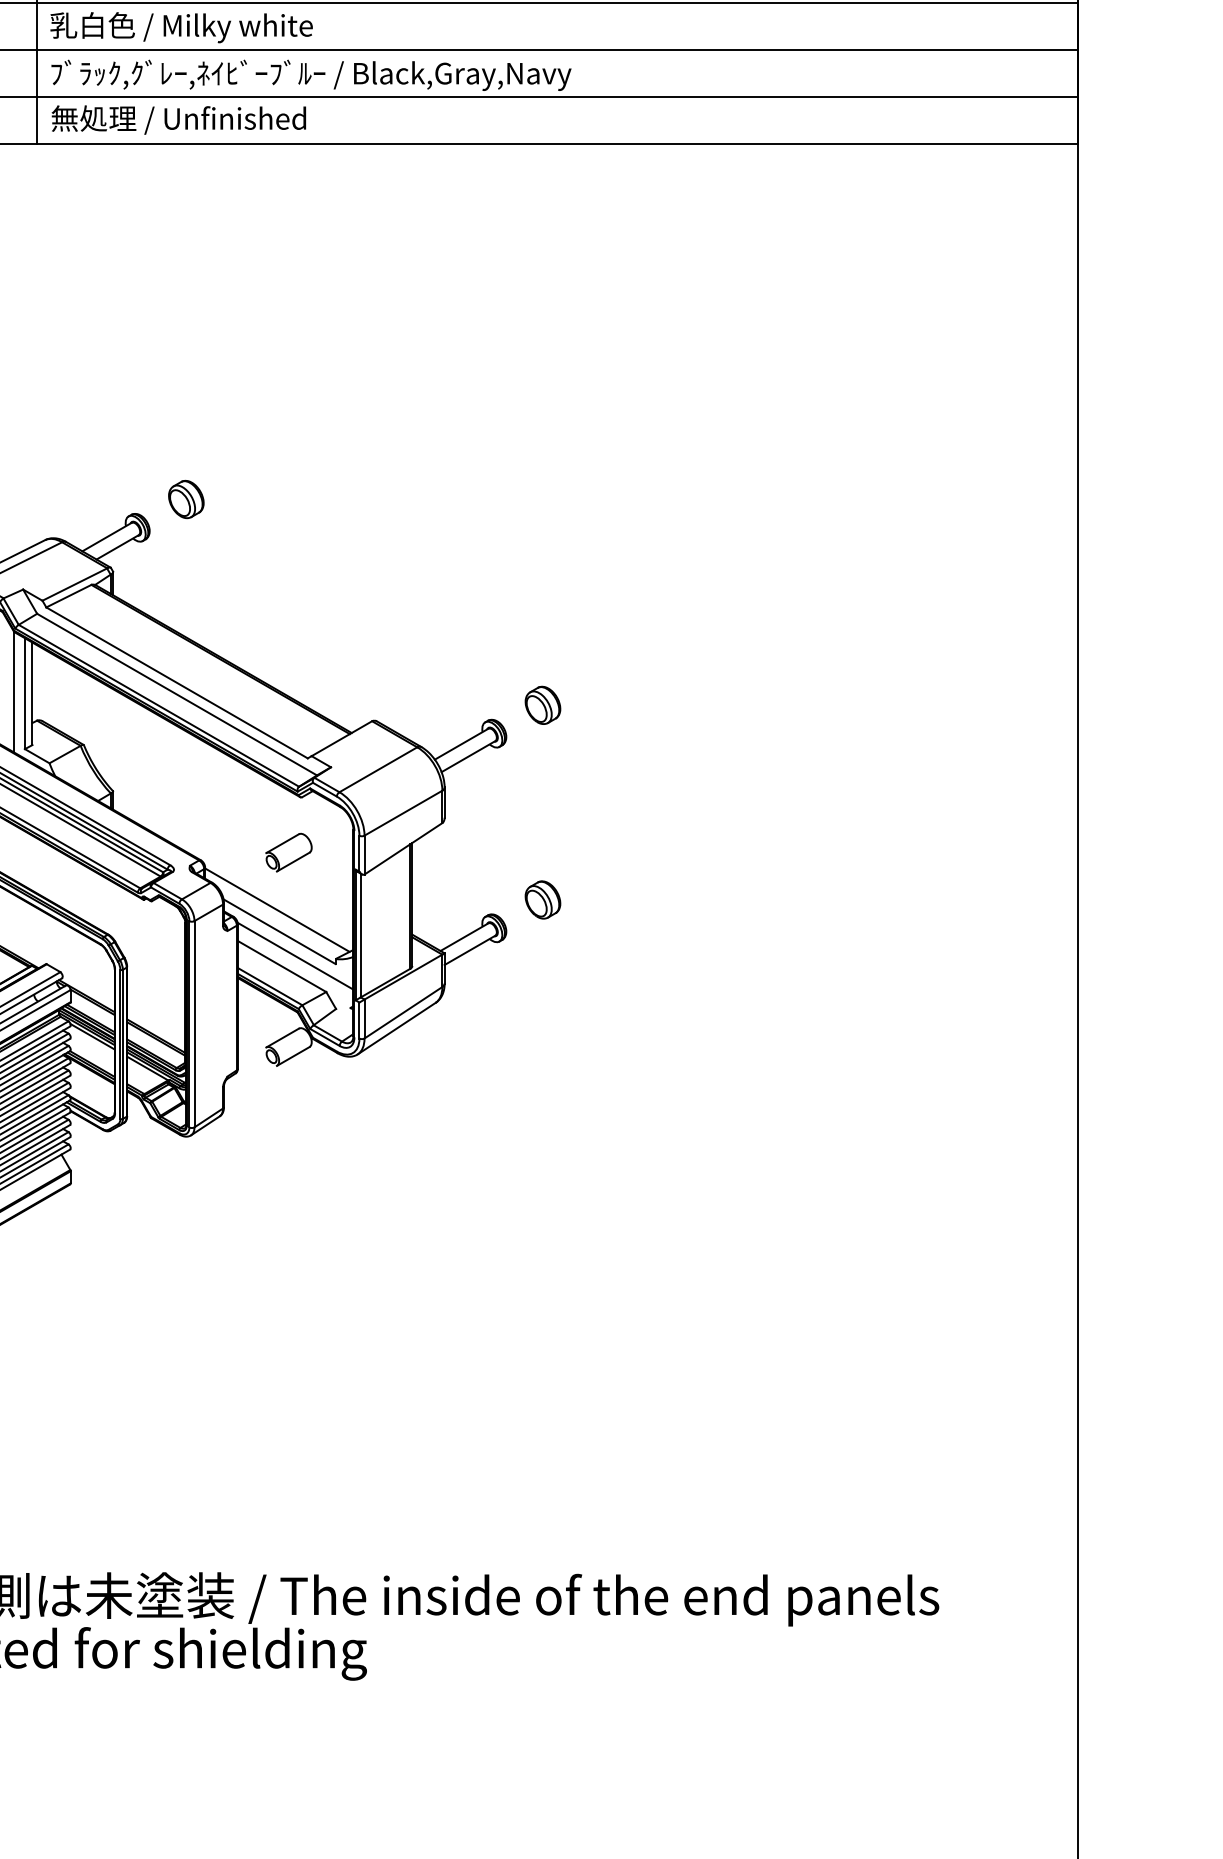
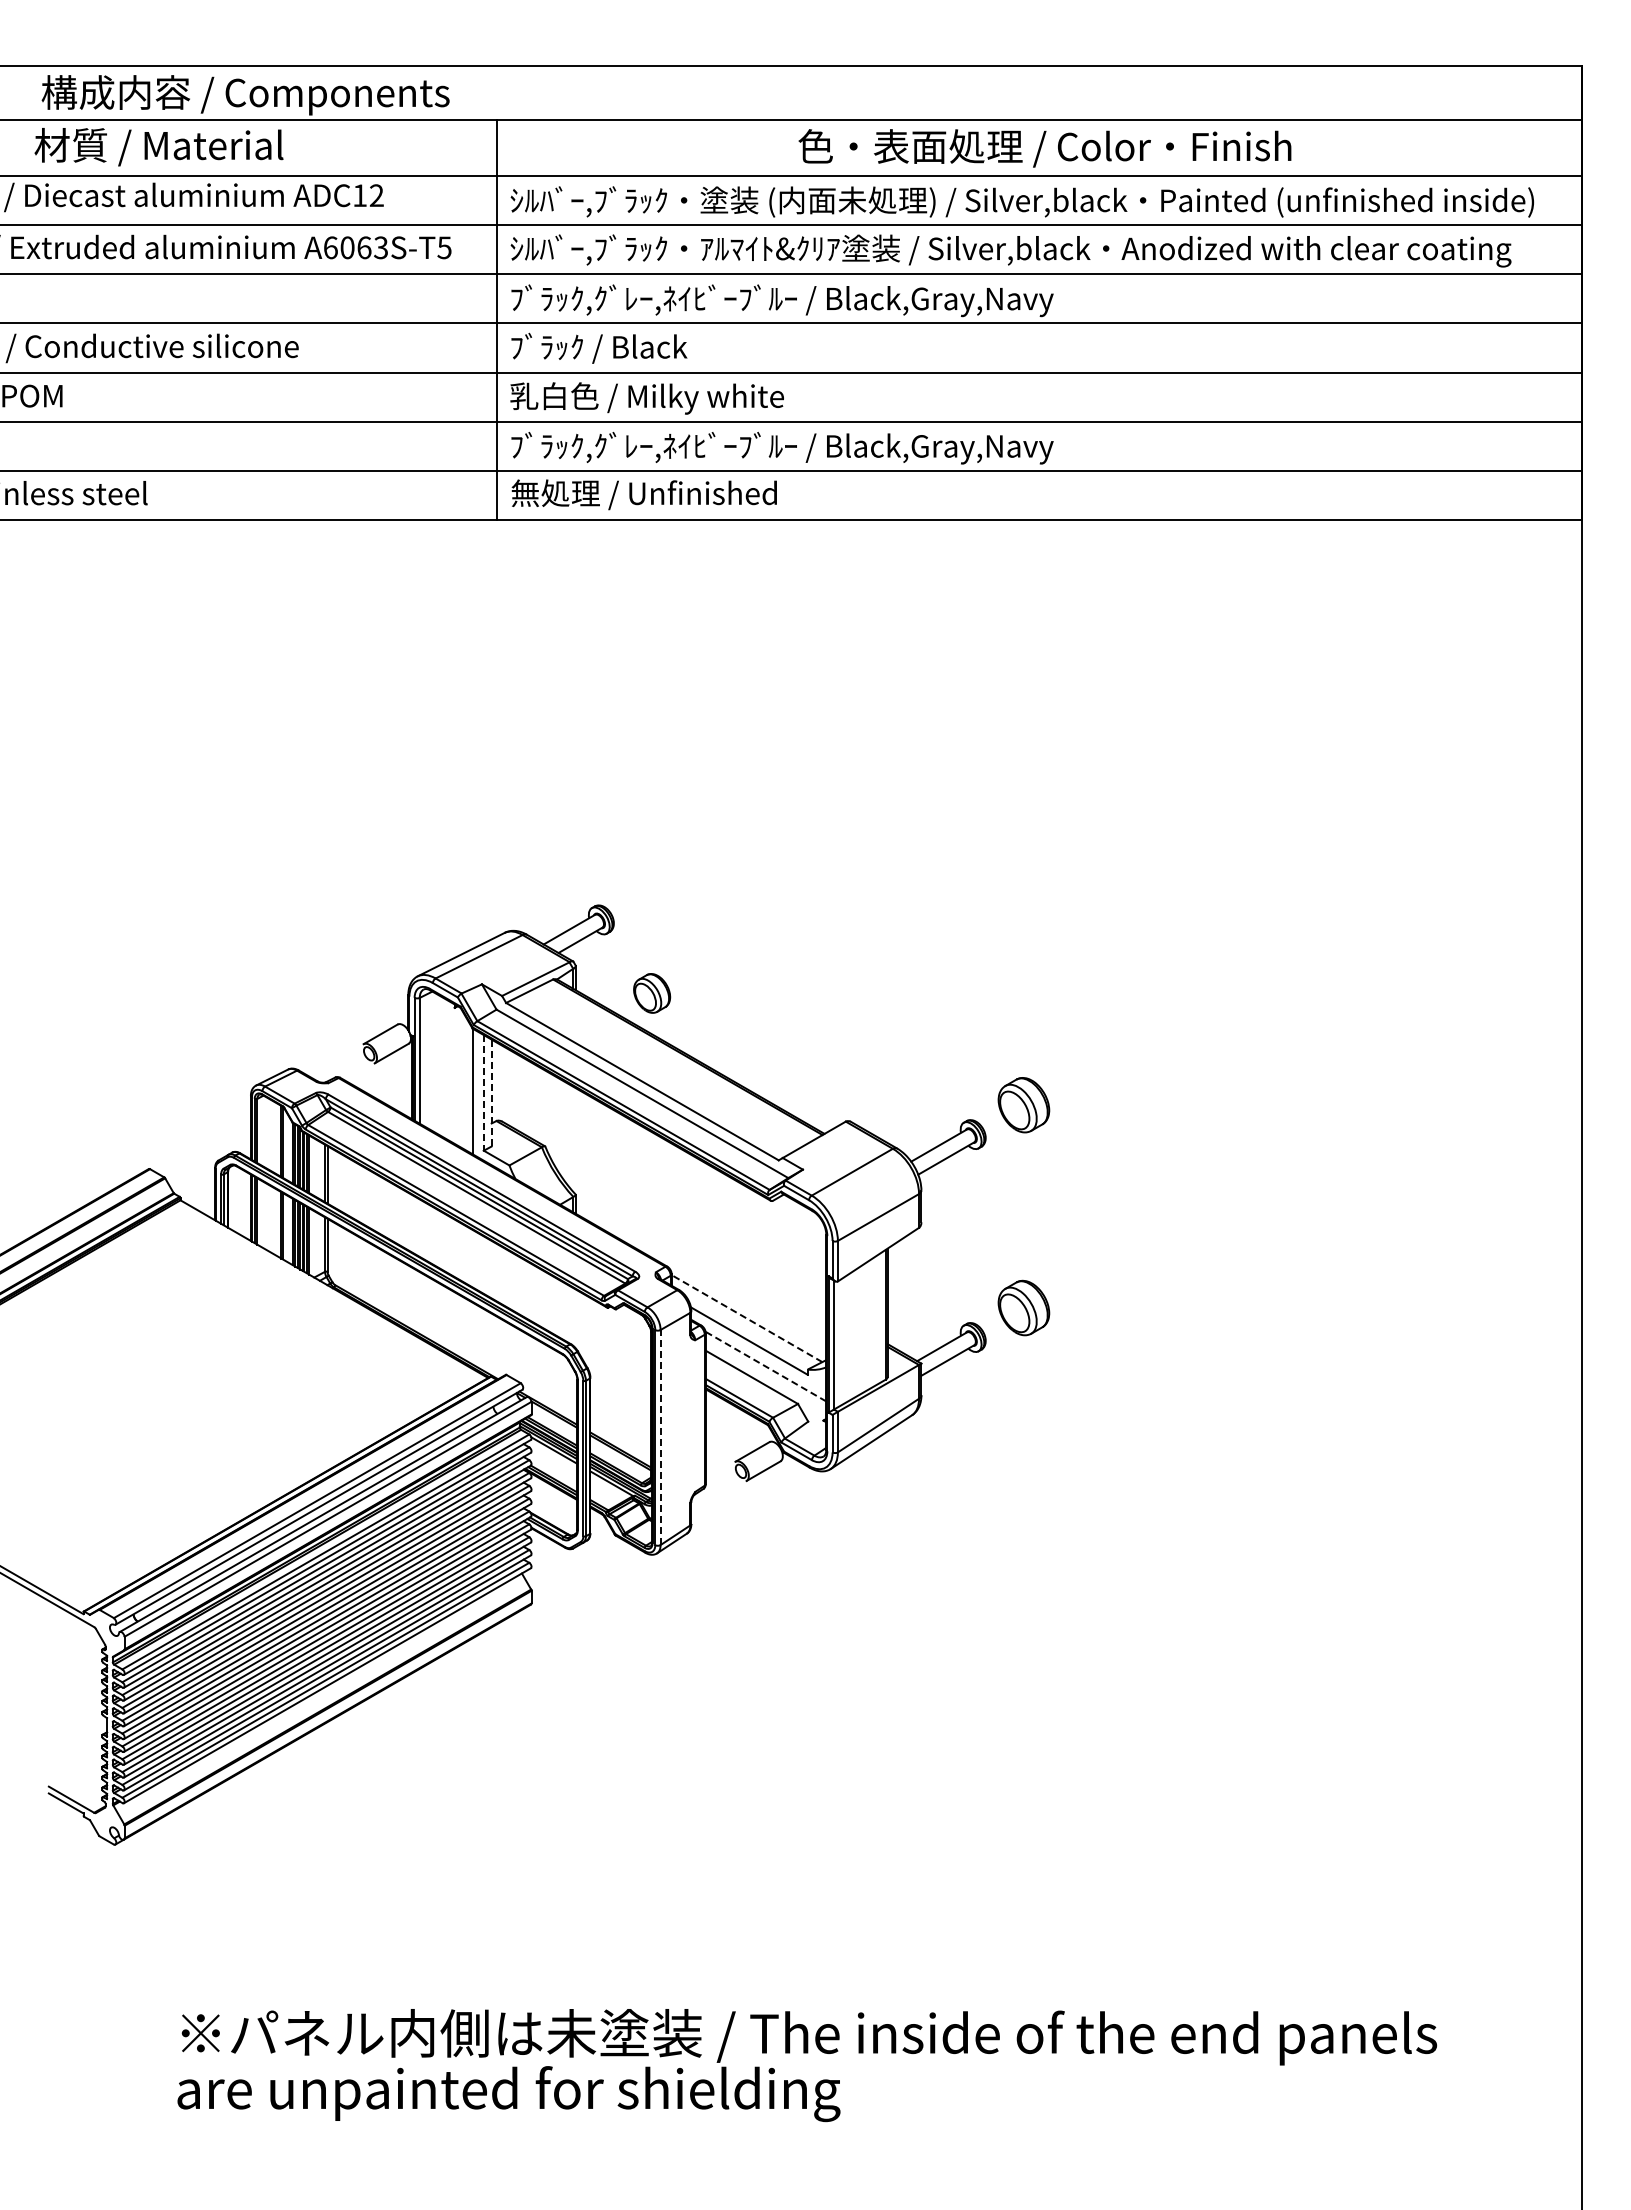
part: (186, 499) -> (652, 993), moved
line: (24, 693) -> (483, 1092), solid -> dashed
line: (32, 693) -> (491, 1092), solid -> dashed
part: (542, 704) -> (1023, 1104), size x1.4
part: (288, 852) -> (758, 1258), removed
part: (542, 899) -> (1023, 1307), size x1.4
line: (277, 910) -> (747, 1318), solid -> dashed
line: (295, 956) -> (765, 1366), solid -> dashed
line: (194, 1024) -> (660, 1437), solid -> dashed

